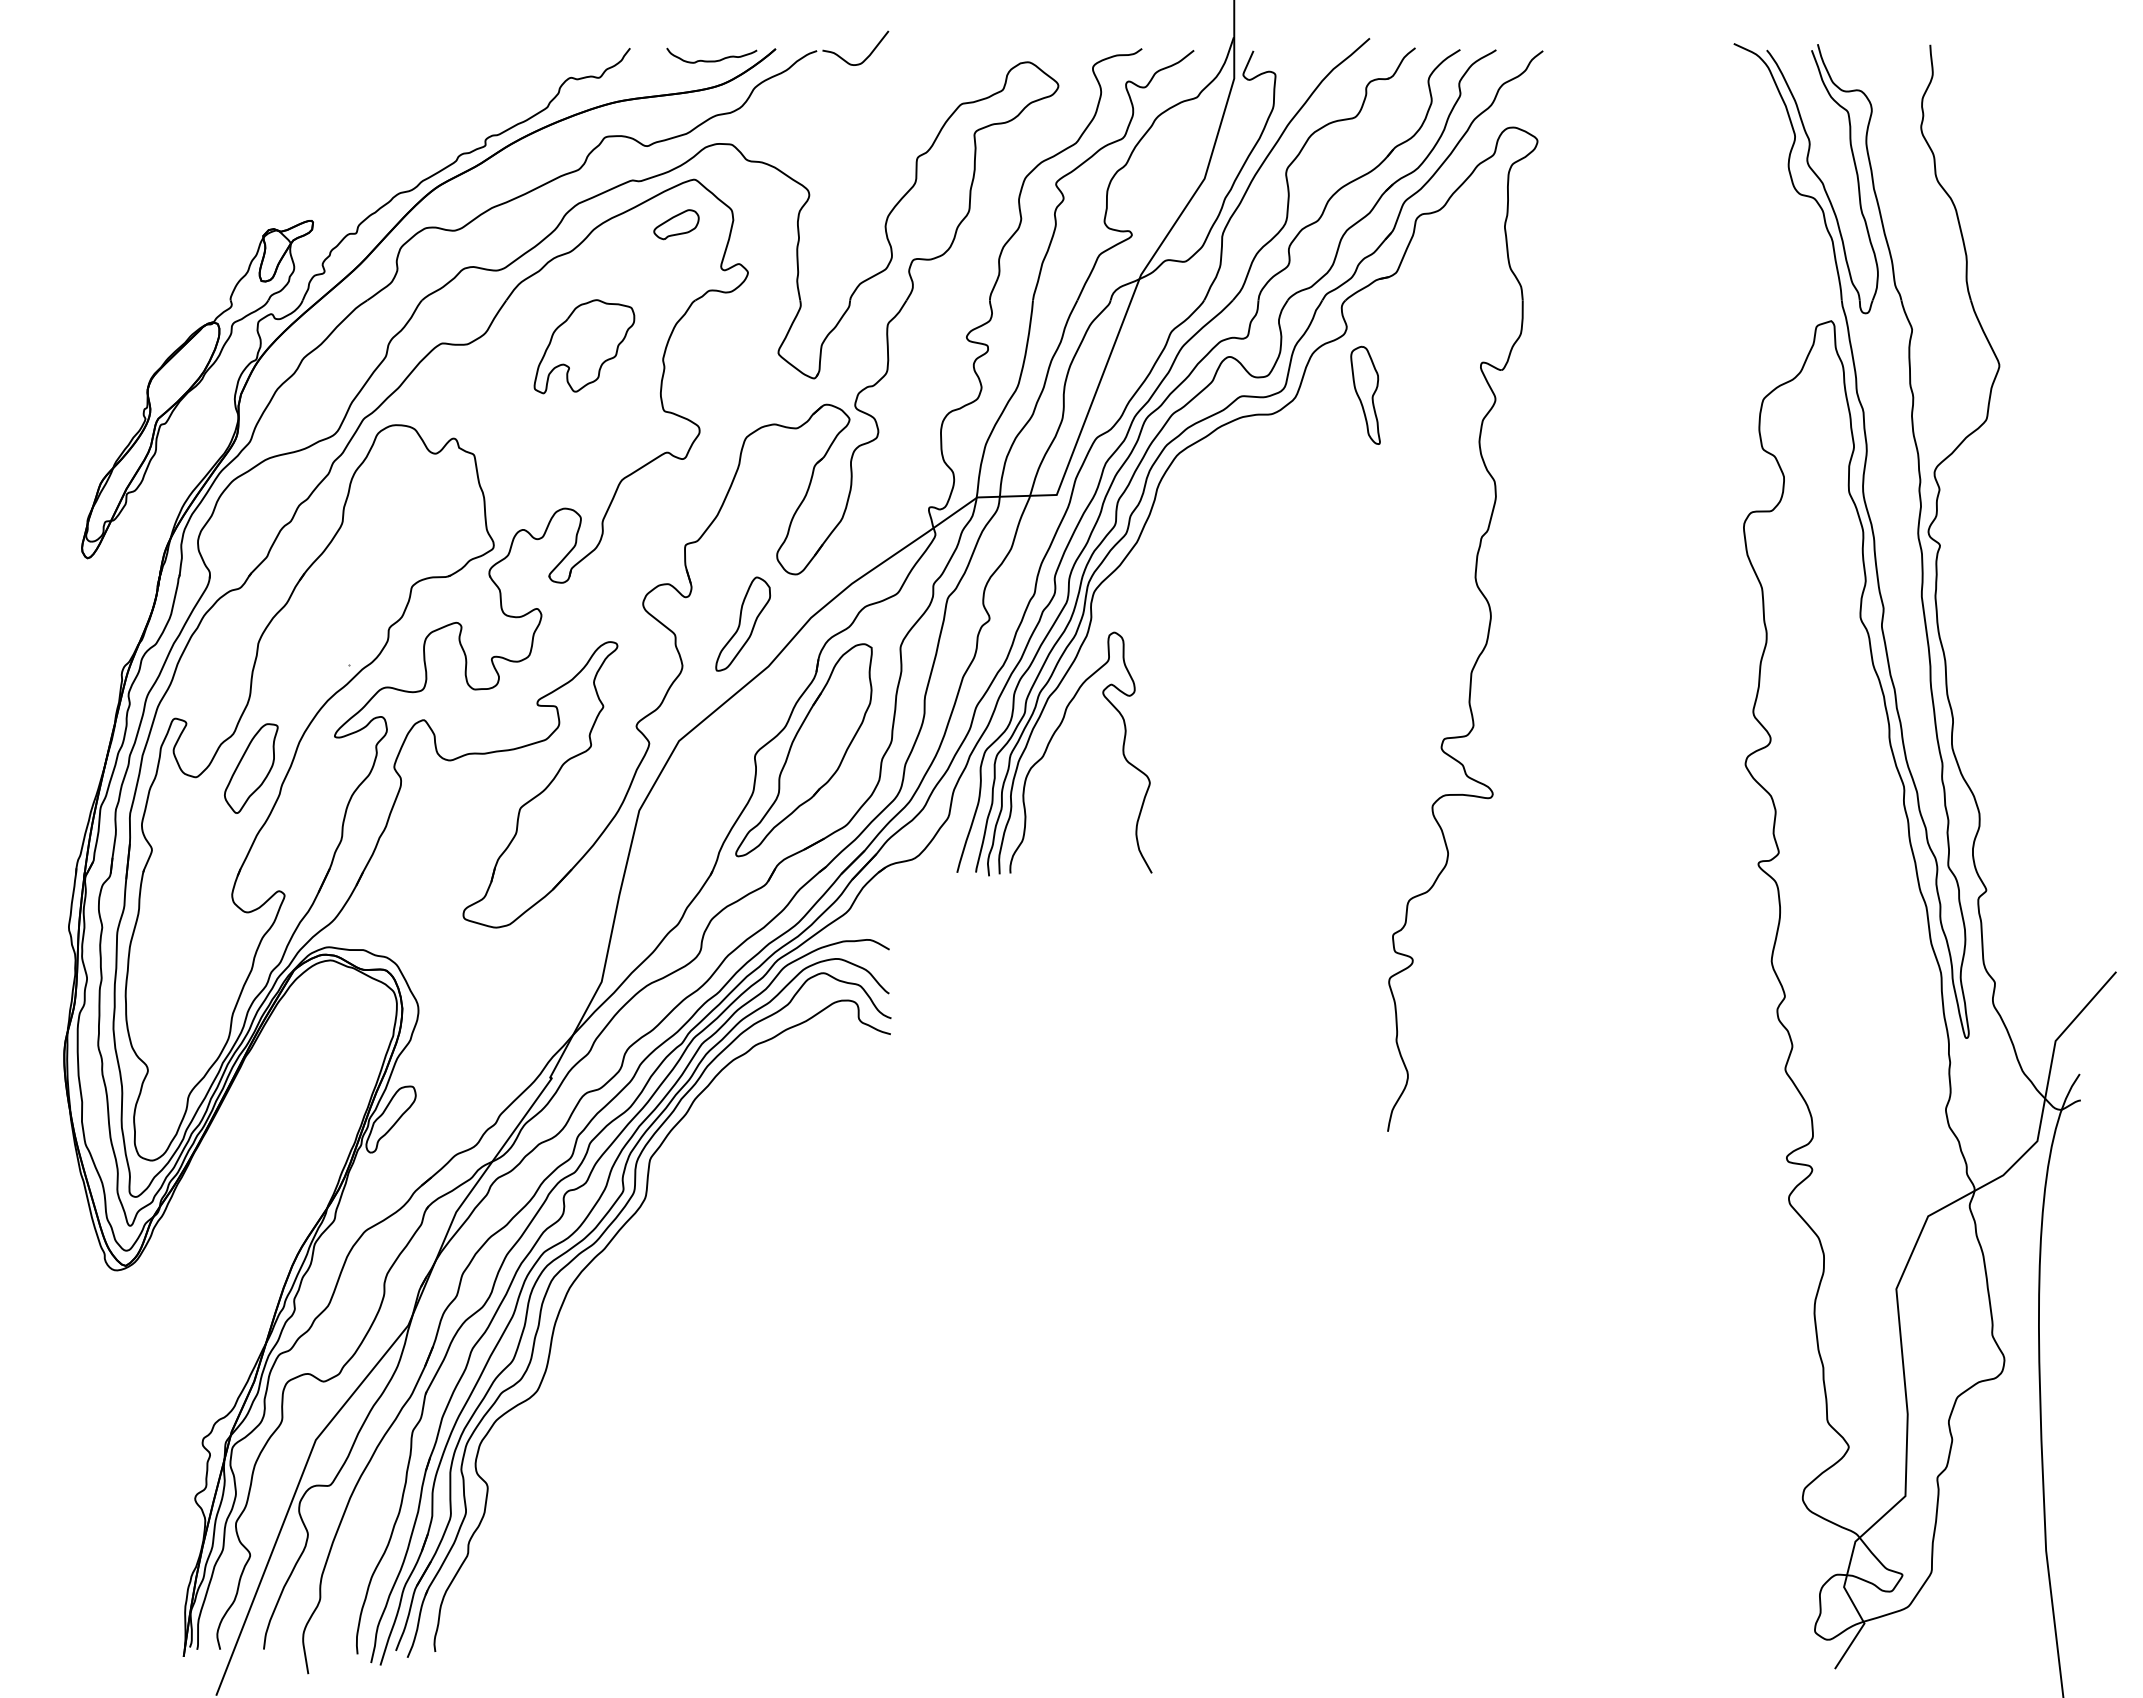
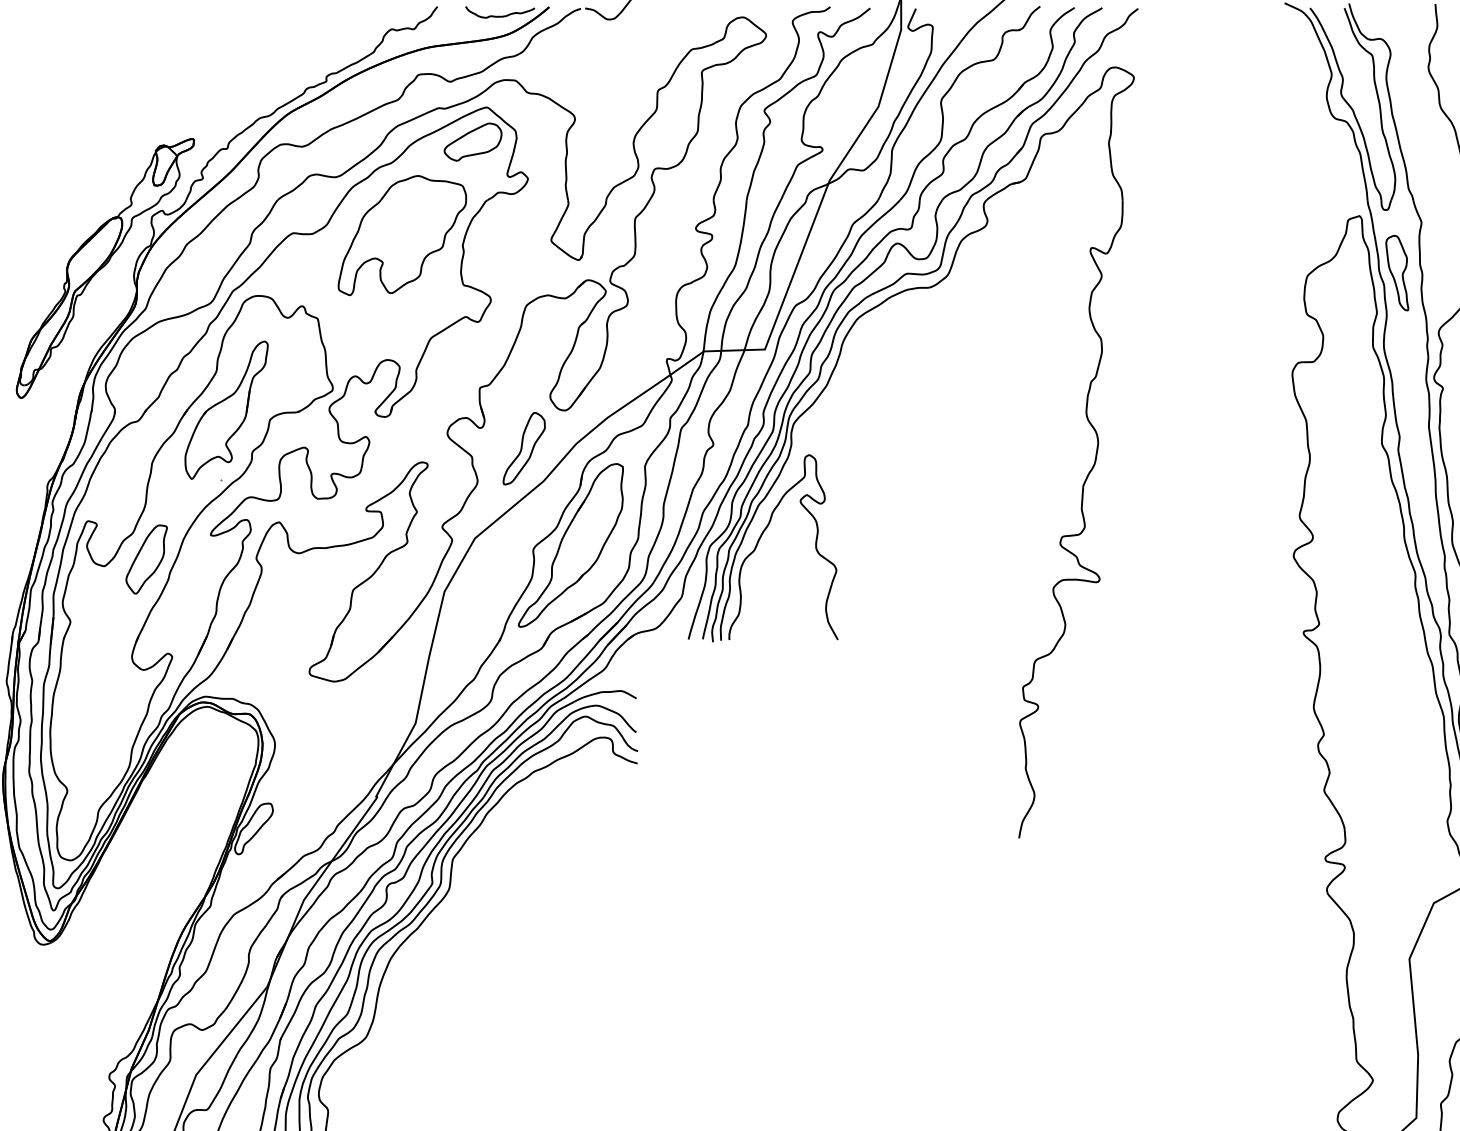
part: (676, 224) -> (473, 141), size x1.67
part: (584, 346) -> (402, 235), size x1.67
part: (1365, 394) -> (1397, 272), moved
part: (355, 573) -> (226, 409), added

